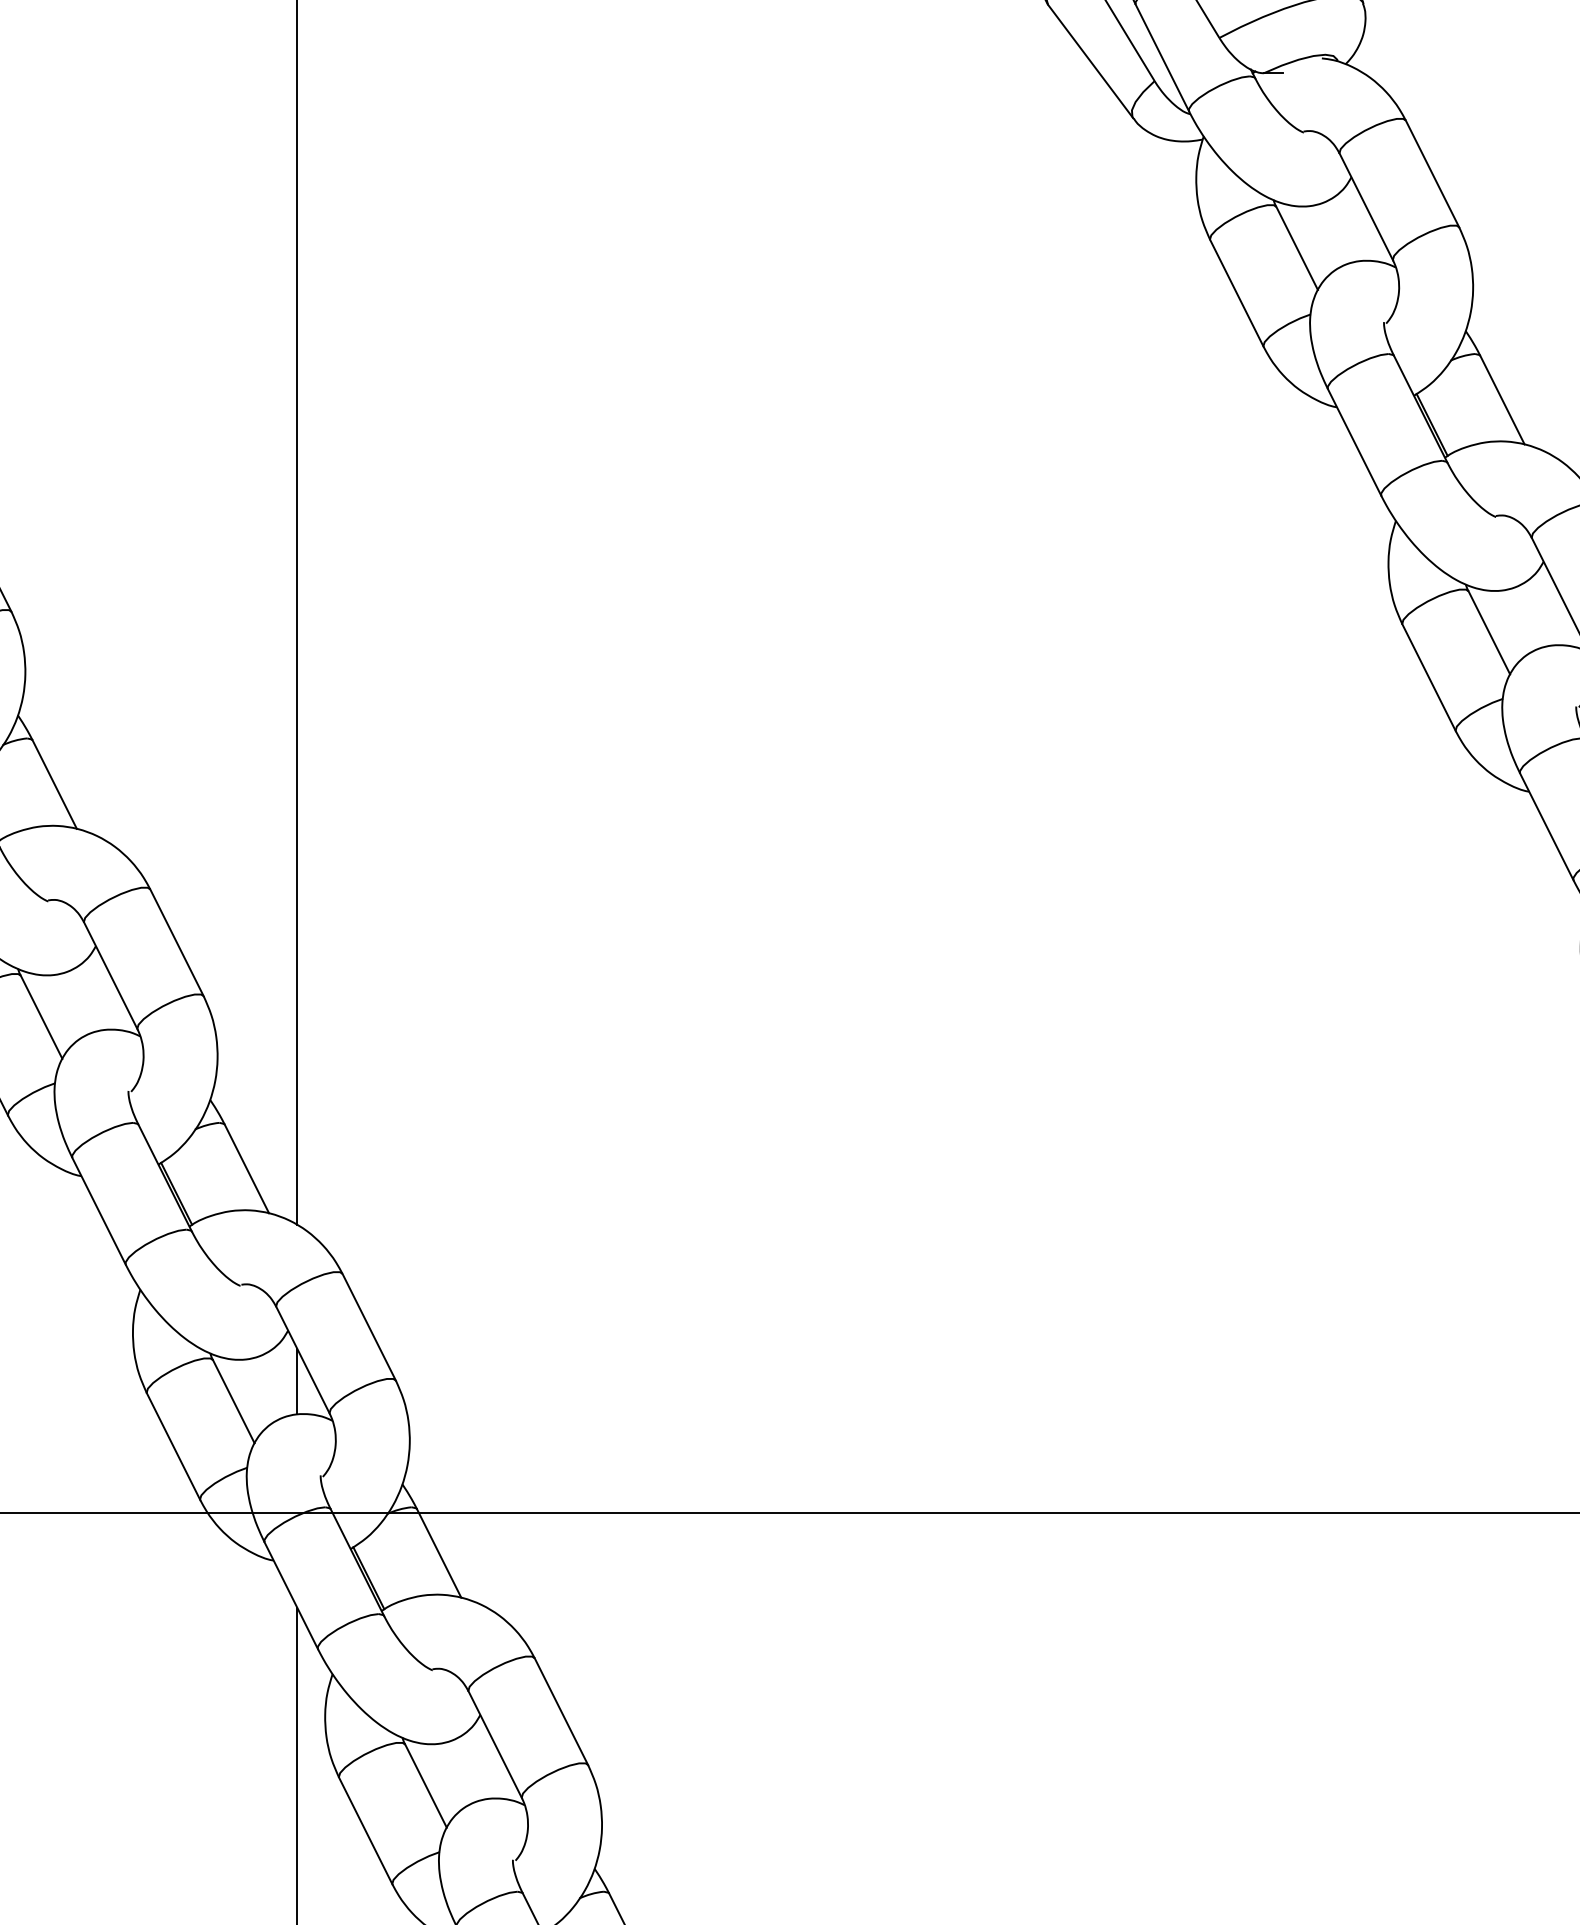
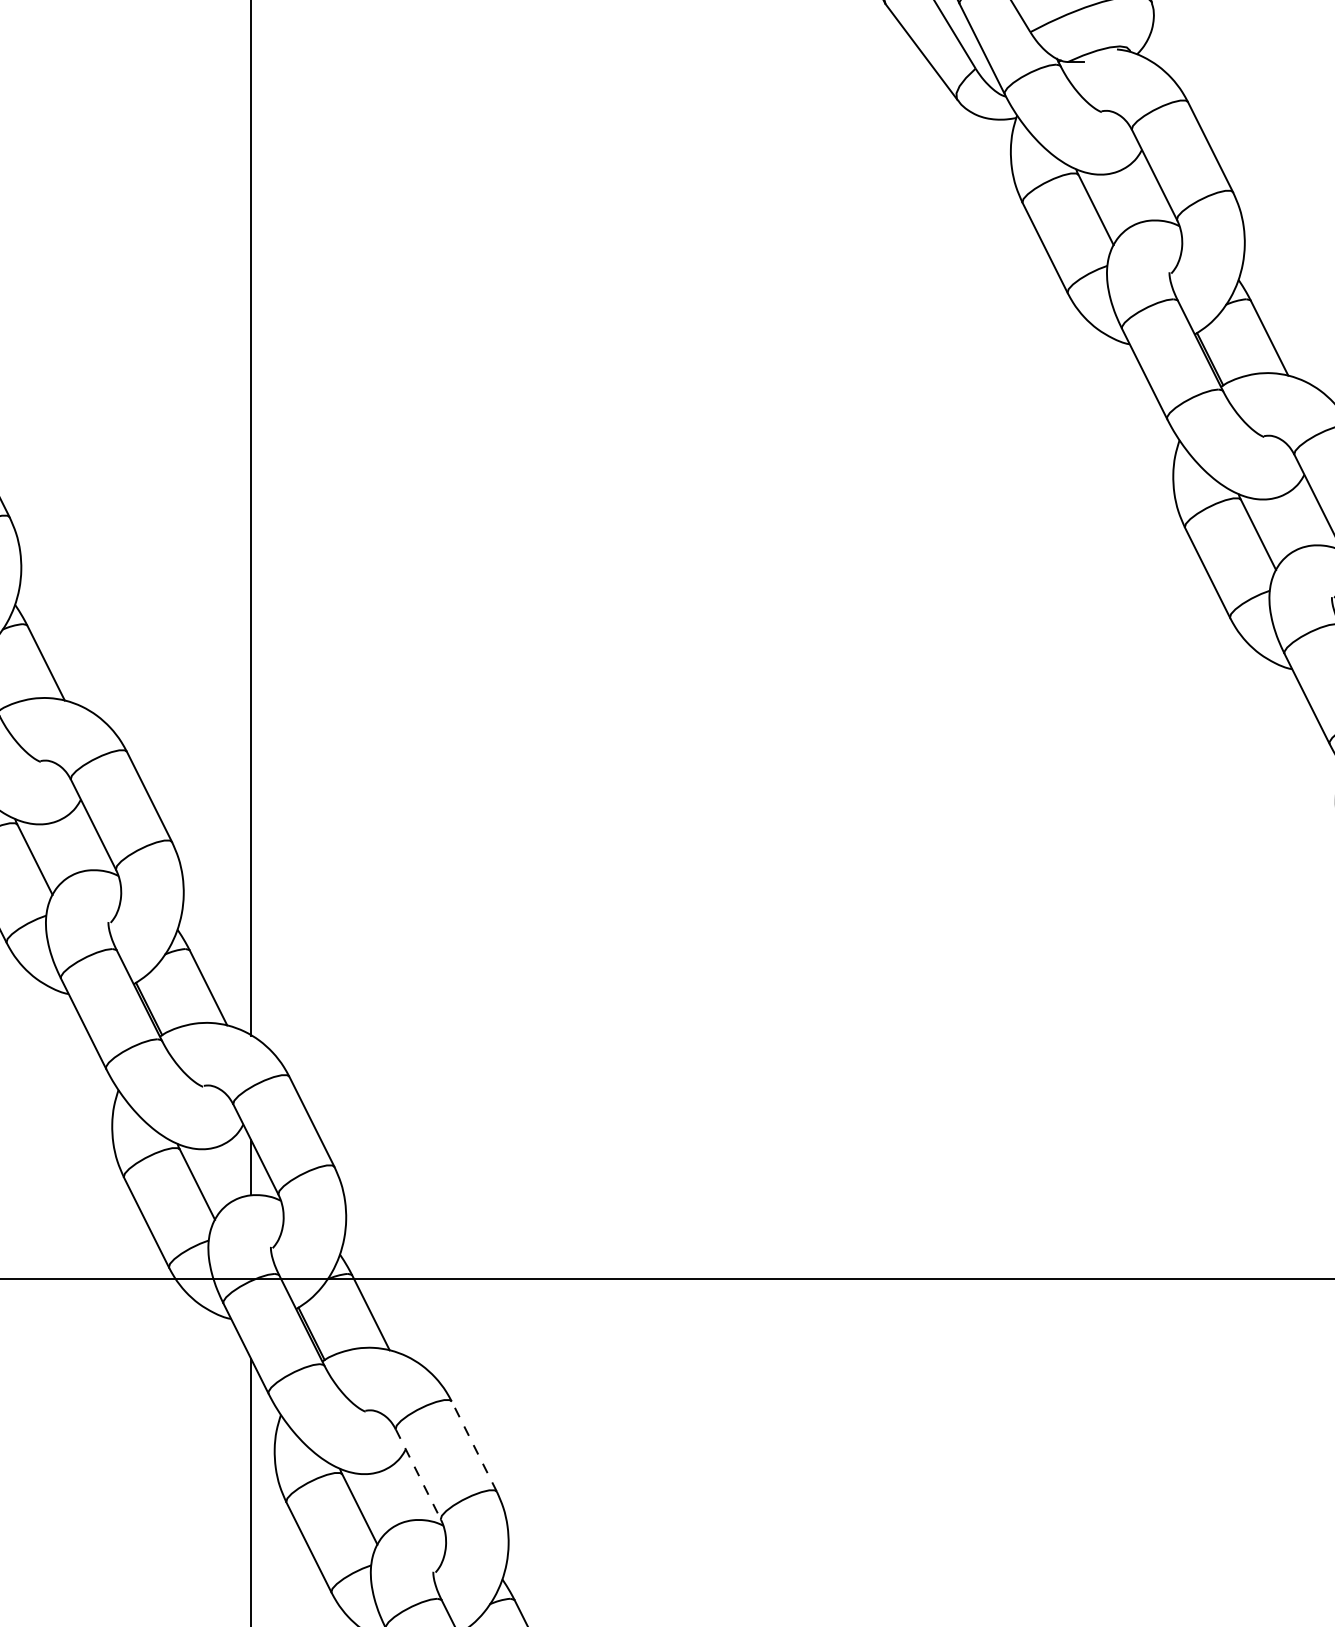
line: (561, 1711) -> (474, 1446), solid -> dashed
line: (495, 1745) -> (418, 1475), solid -> dashed

